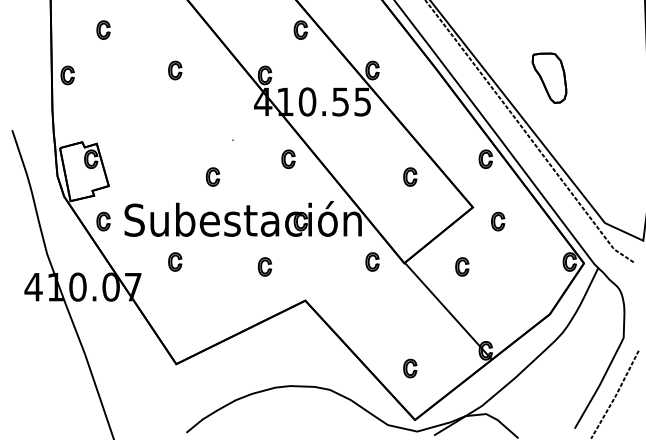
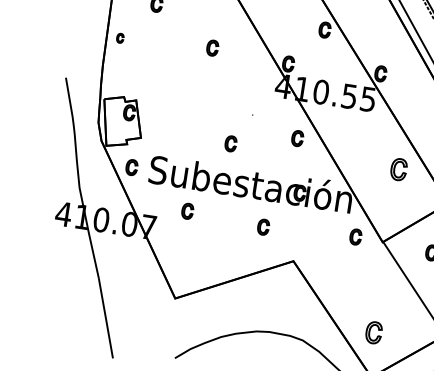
part: (67, 75) -> (120, 38), size x0.6
part: (410, 176) -> (399, 169), size x1.4
part: (410, 368) -> (374, 332), size x1.4

